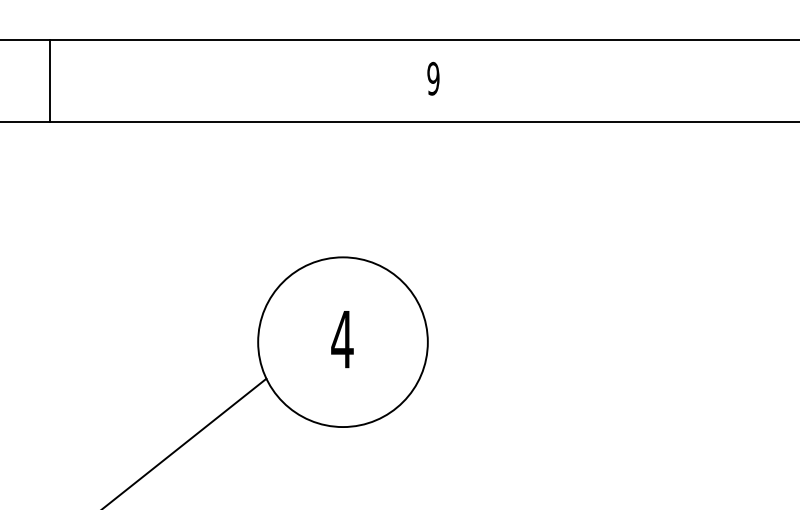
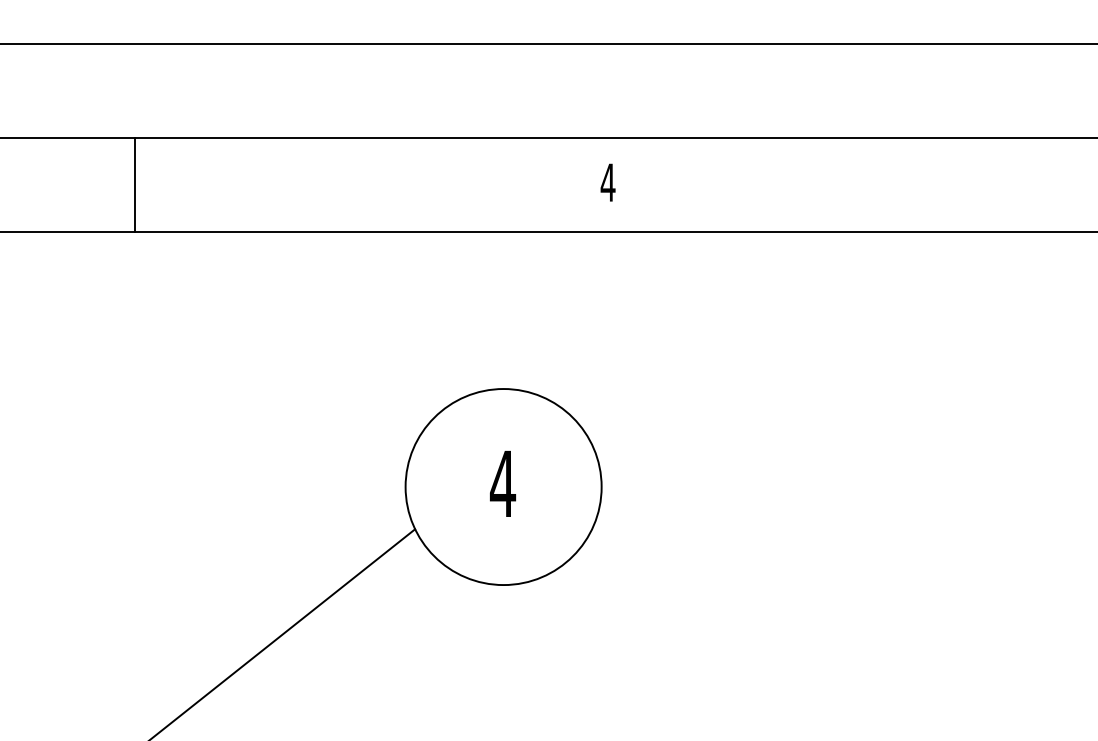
text: (432, 78) -> (607, 182), 9 -> 4
line: (50, 81) -> (135, 185), moved

